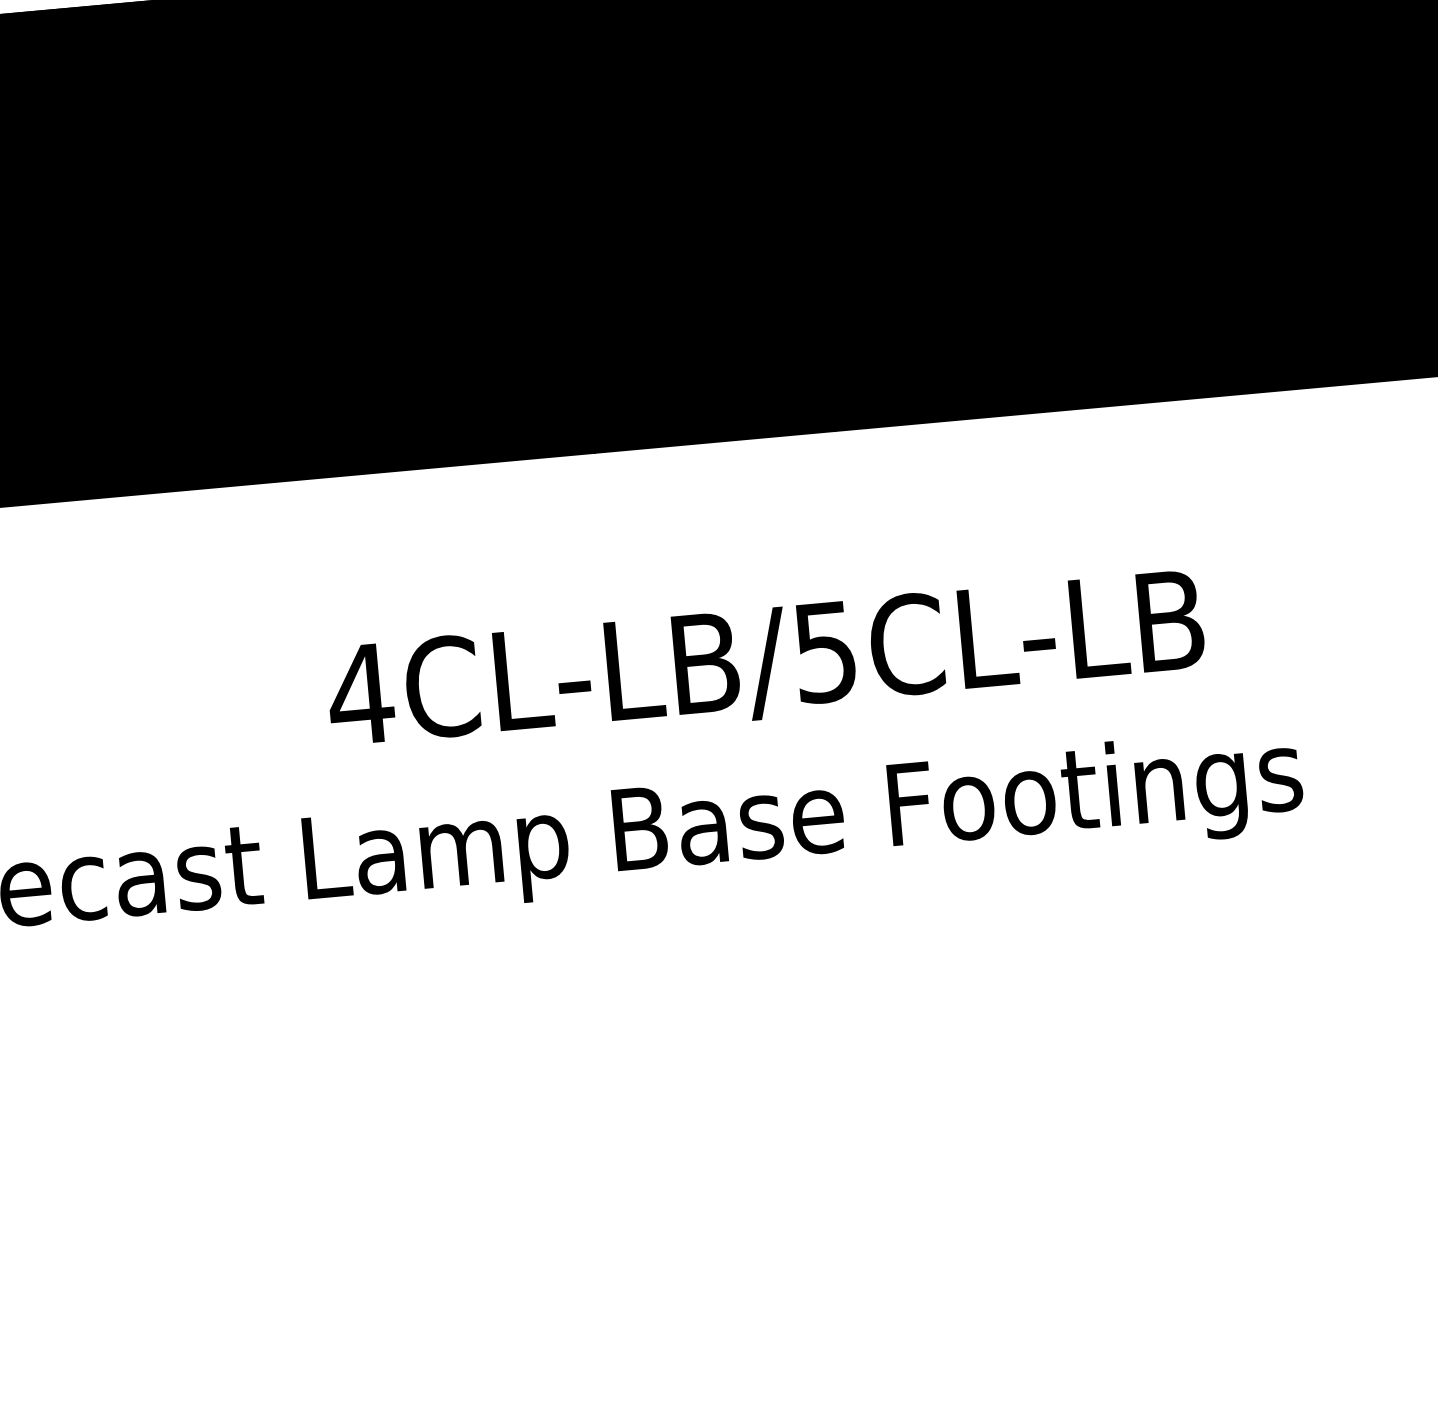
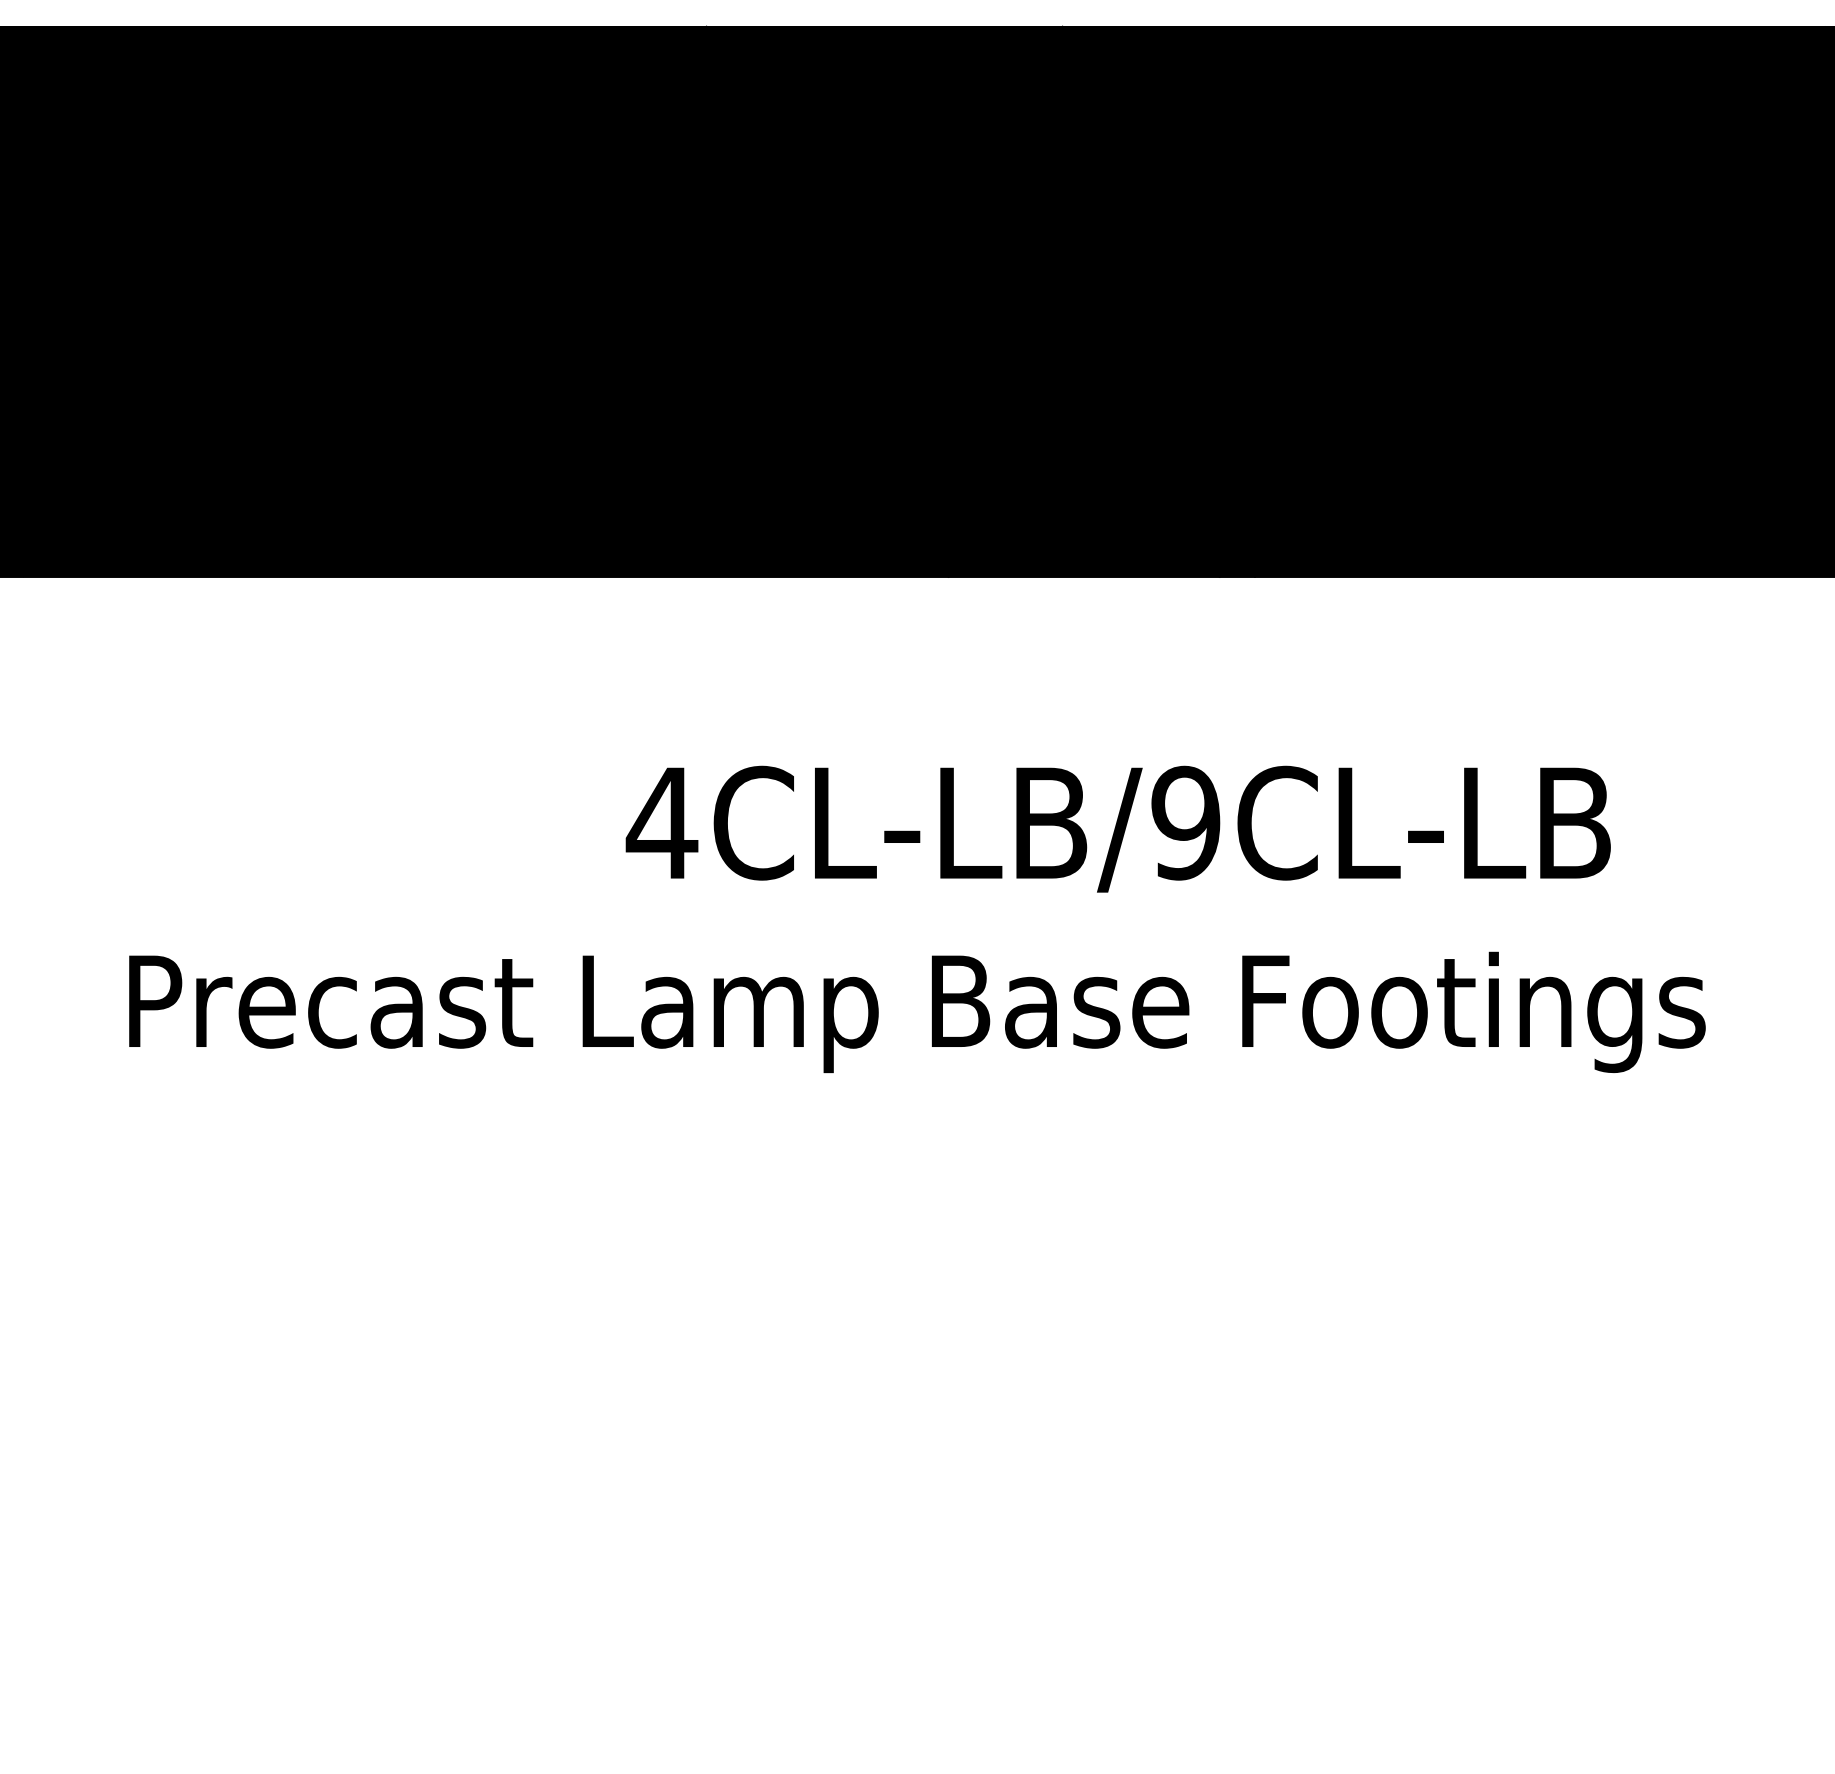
text: (824, 651) -> (1185, 822), 4CL-LB/5CL-LB -> 4CL-LB/9CL-LB

